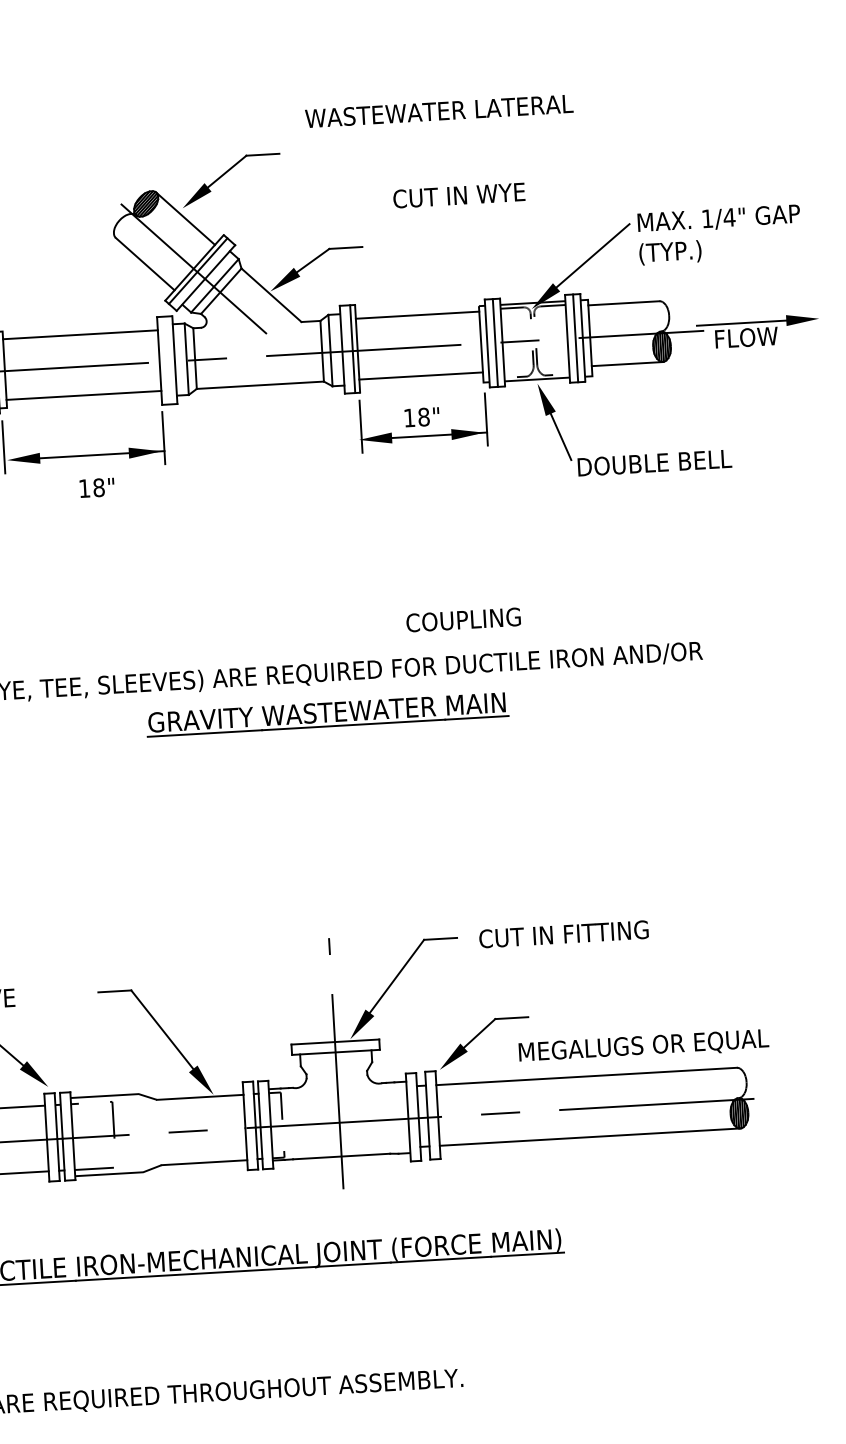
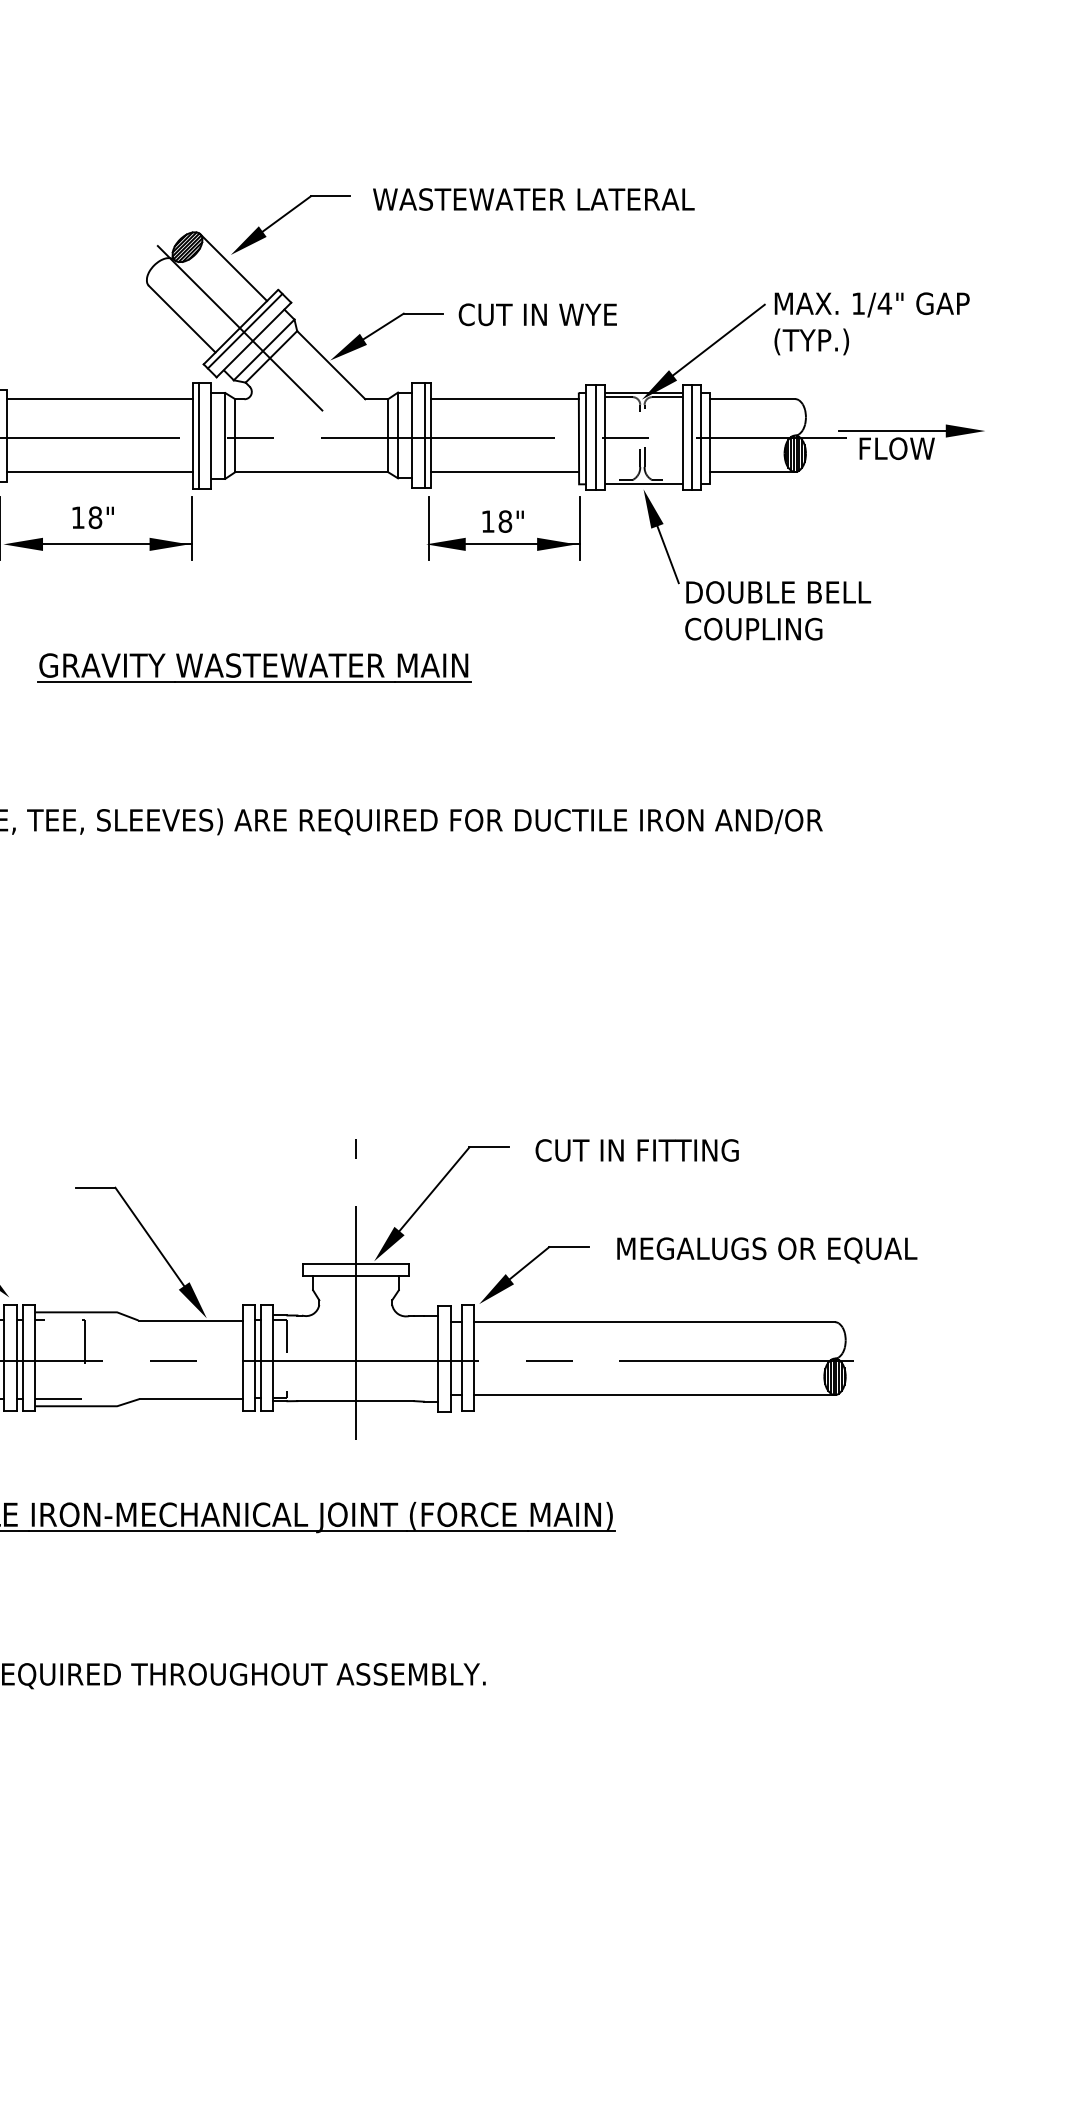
text: (439, 111) -> (533, 199), moved
text: (458, 195) -> (537, 314), moved
line: (164, 360) -> (198, 435), added
text: (96, 487) -> (92, 517), moved
text: (463, 619) -> (753, 628), moved
part: (327, 714) -> (254, 667), moved
text: (644, 1046) -> (767, 1250), moved

